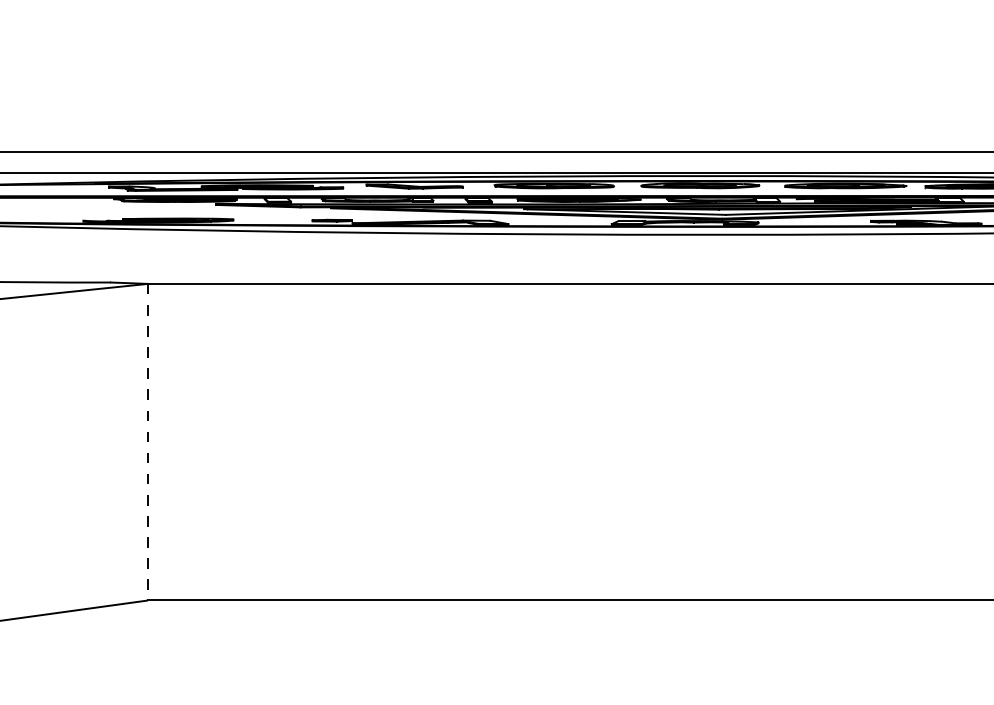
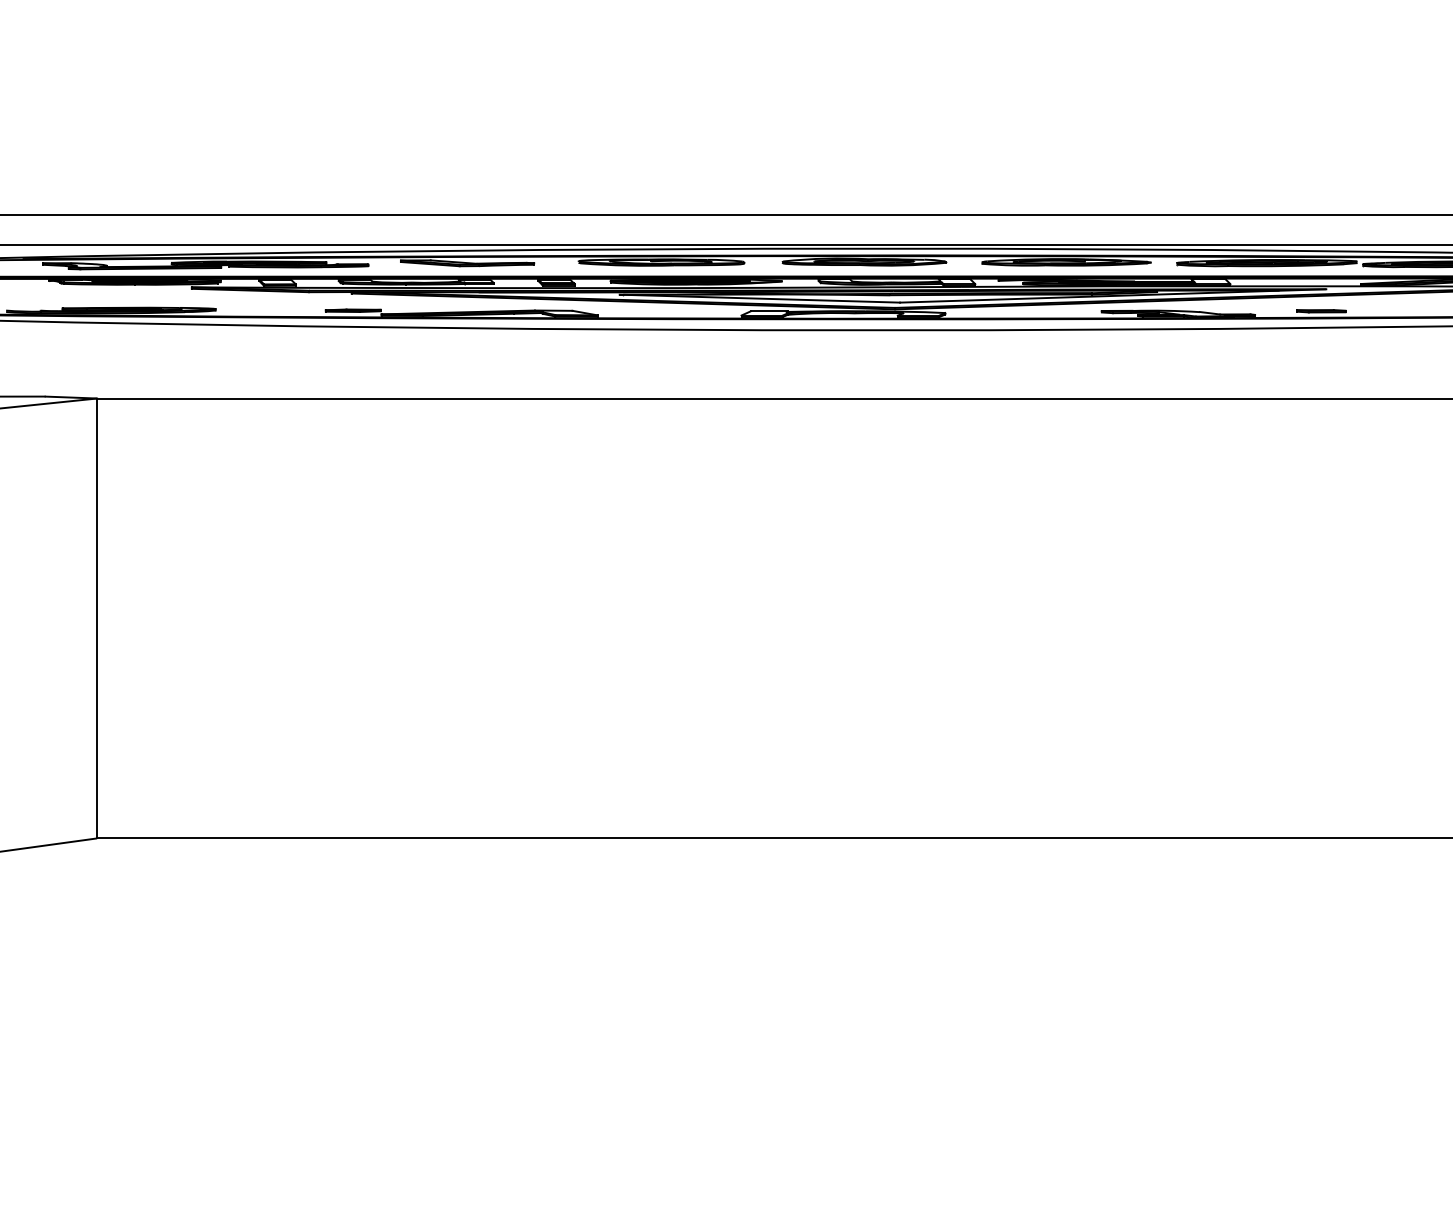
line: (148, 442) -> (97, 618), dashed -> solid

